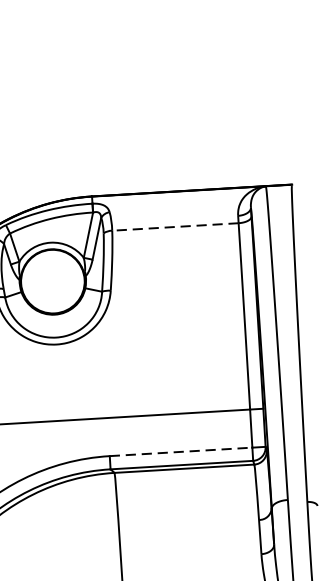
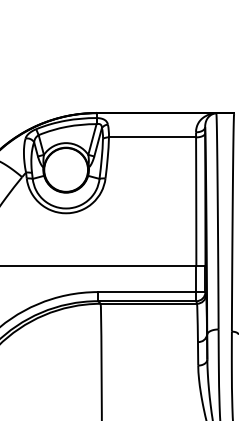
line: (175, 227) -> (152, 137), dashed -> solid
line: (181, 452) -> (147, 292), dashed -> solid

